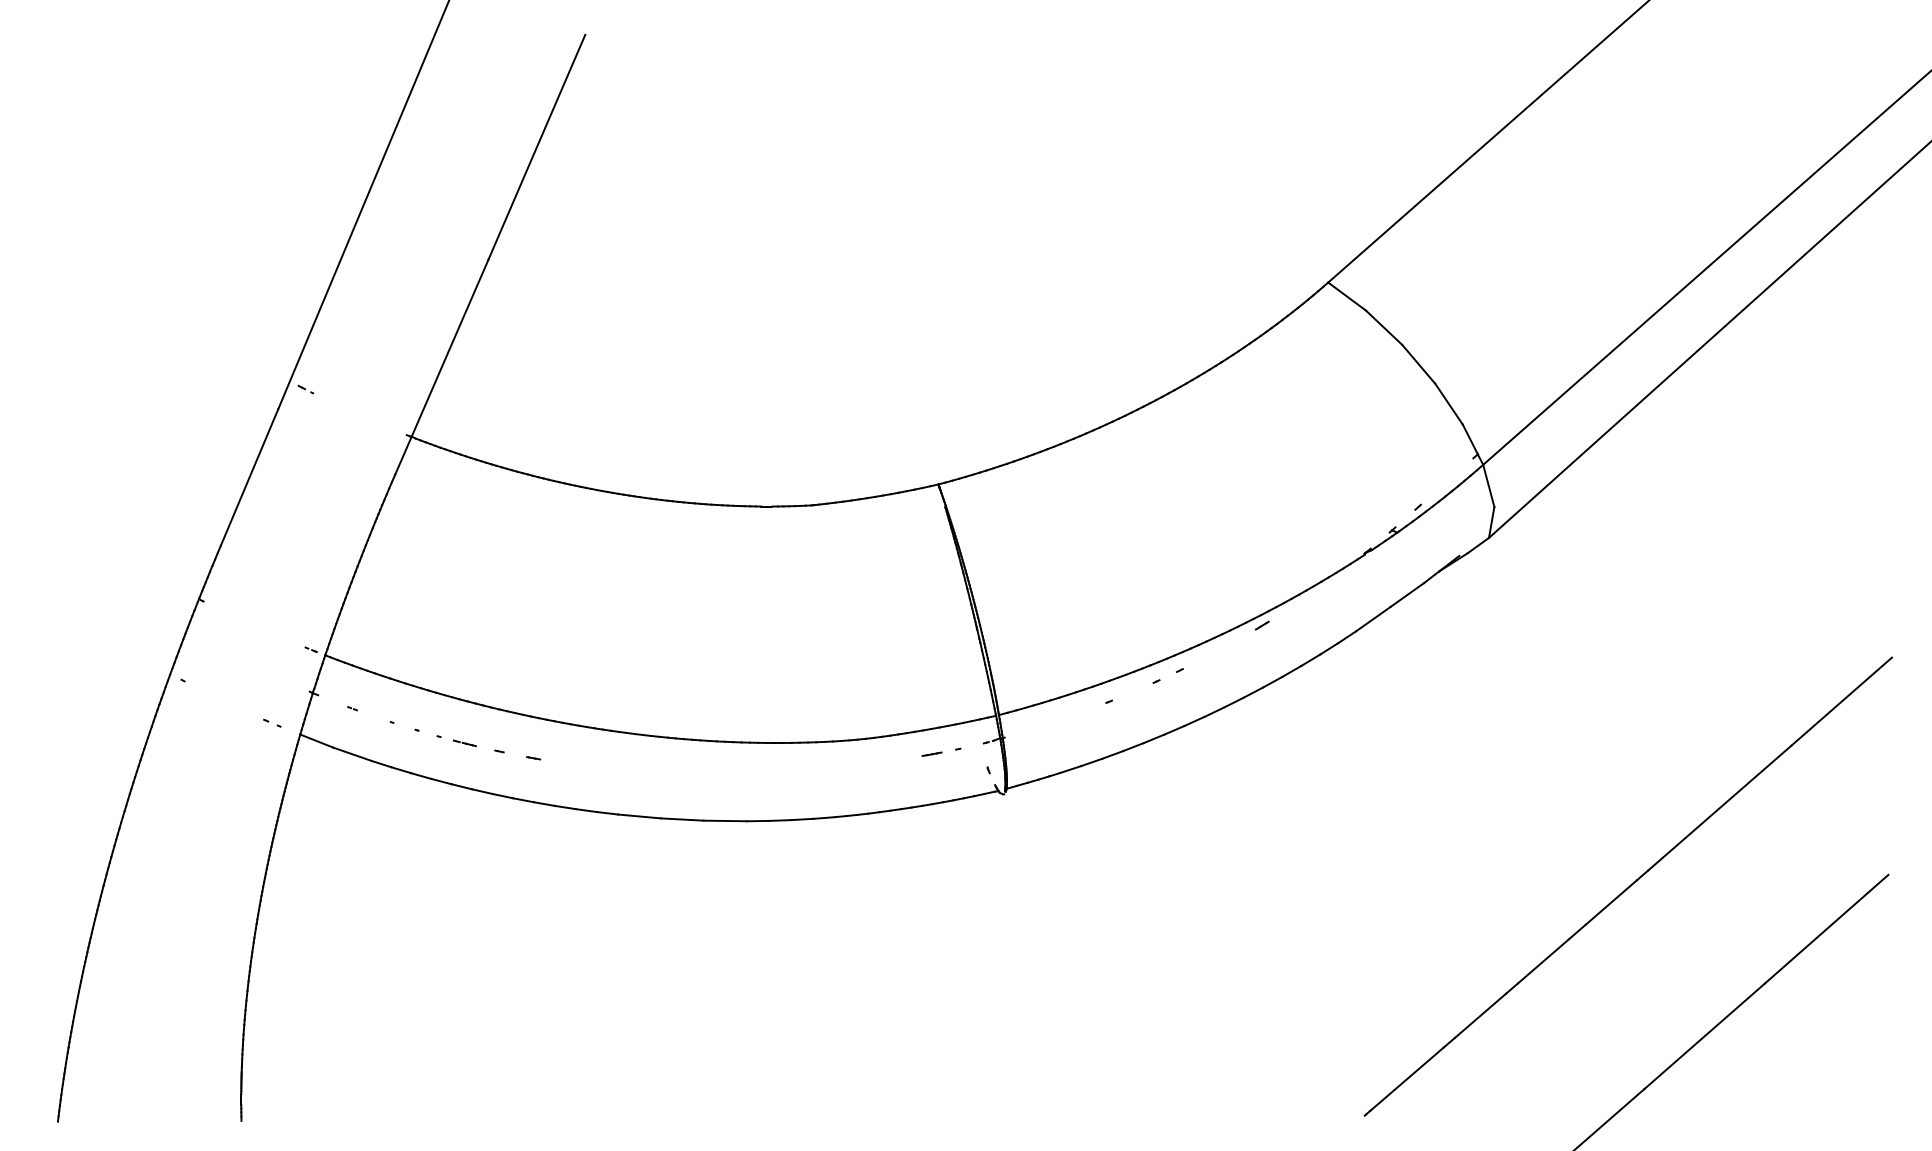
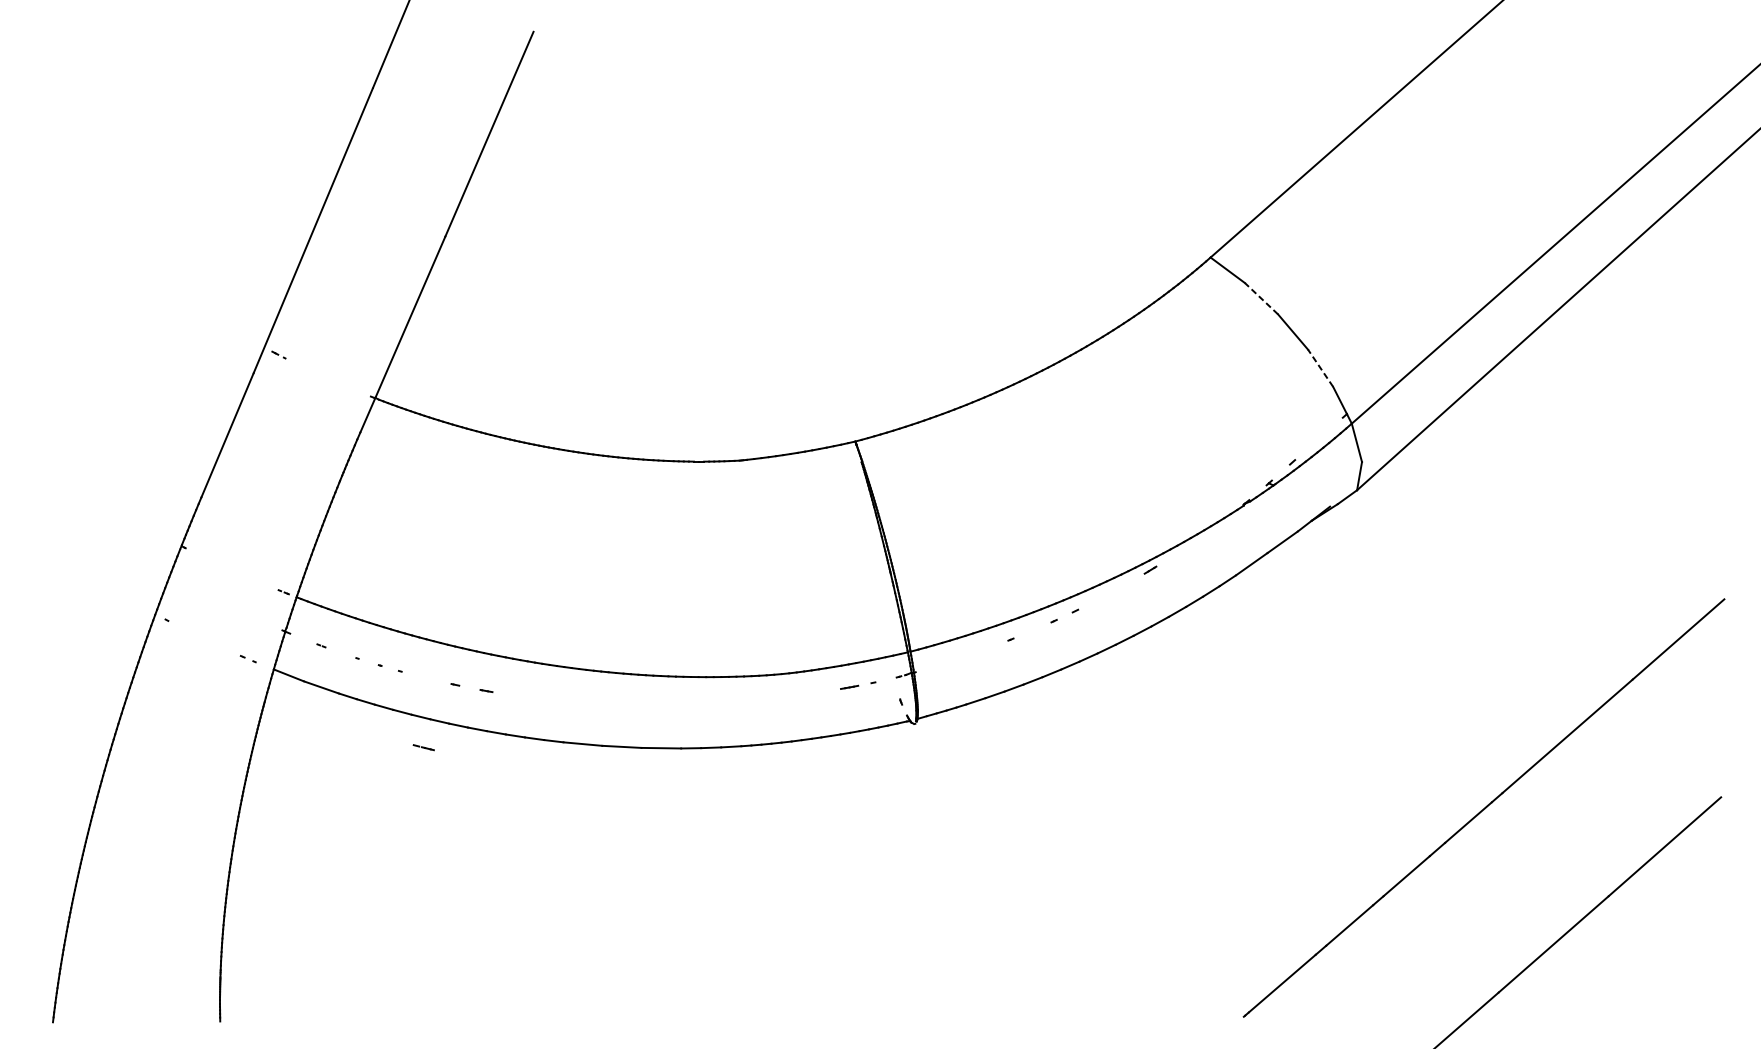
line: (1383, 327) -> (1260, 298), solid -> dashed
line: (1448, 404) -> (1320, 368), solid -> dashed
line: (464, 743) -> (423, 747), moved

